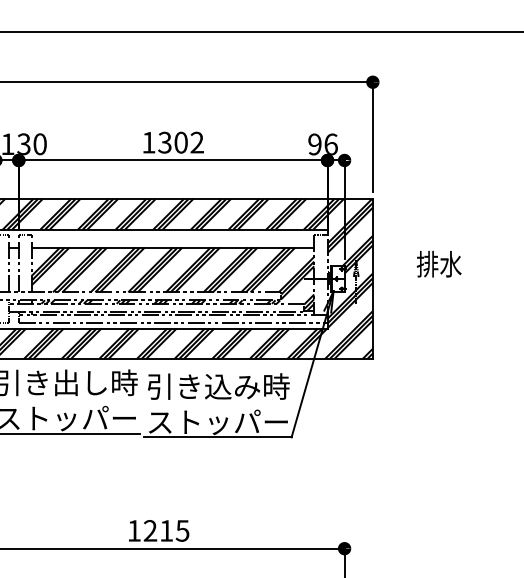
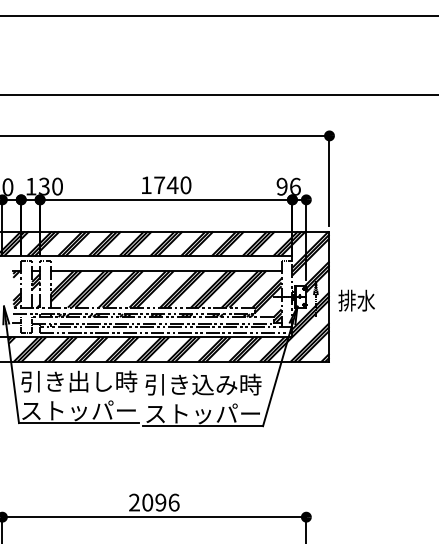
text: (180, 142) -> (172, 185), 1302 -> 1740
text: (438, 264) -> (356, 300), moved
hatch: (14, 271) -> (36, 290), added
text: (158, 530) -> (154, 502), 1215 -> 2096

